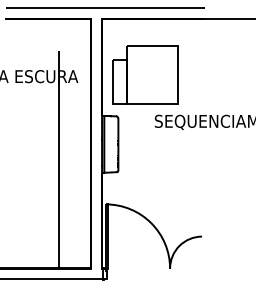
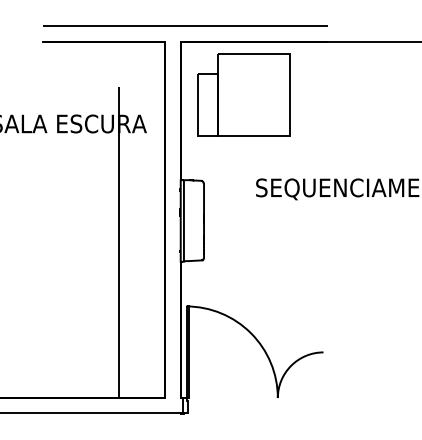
part: (145, 74) -> (243, 94), moved

